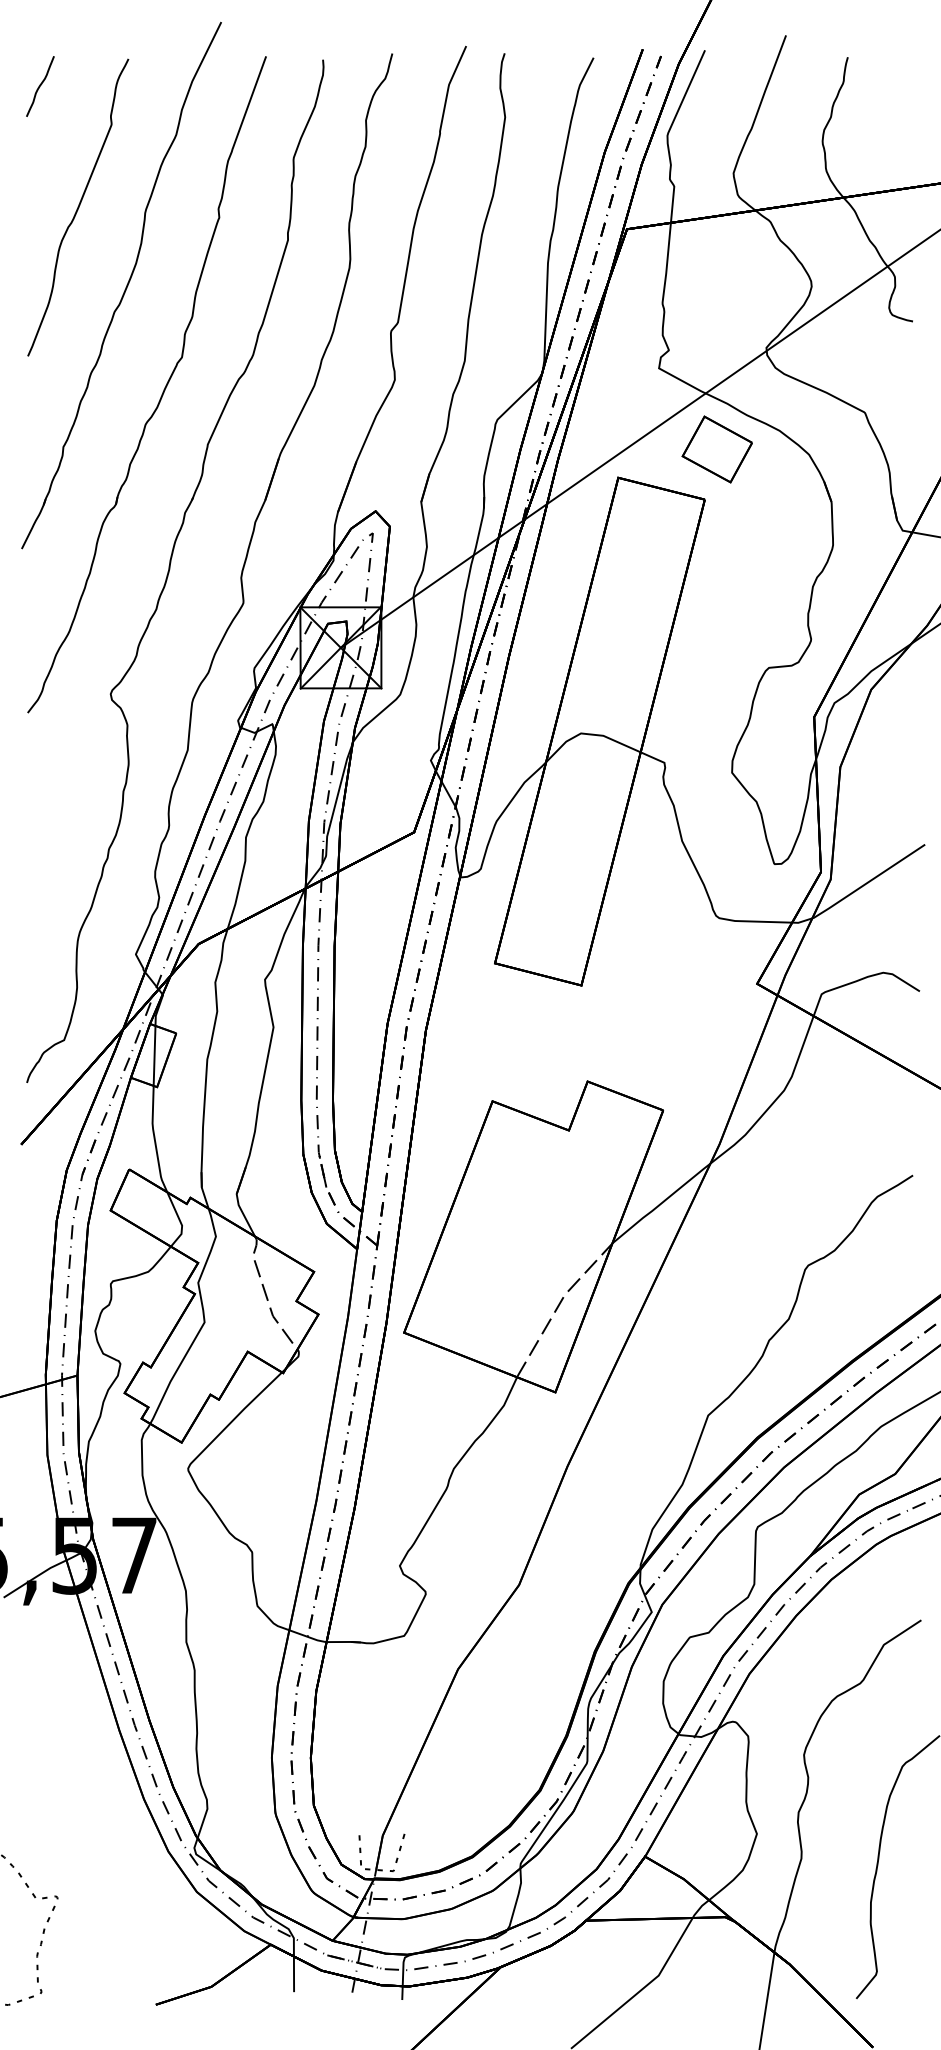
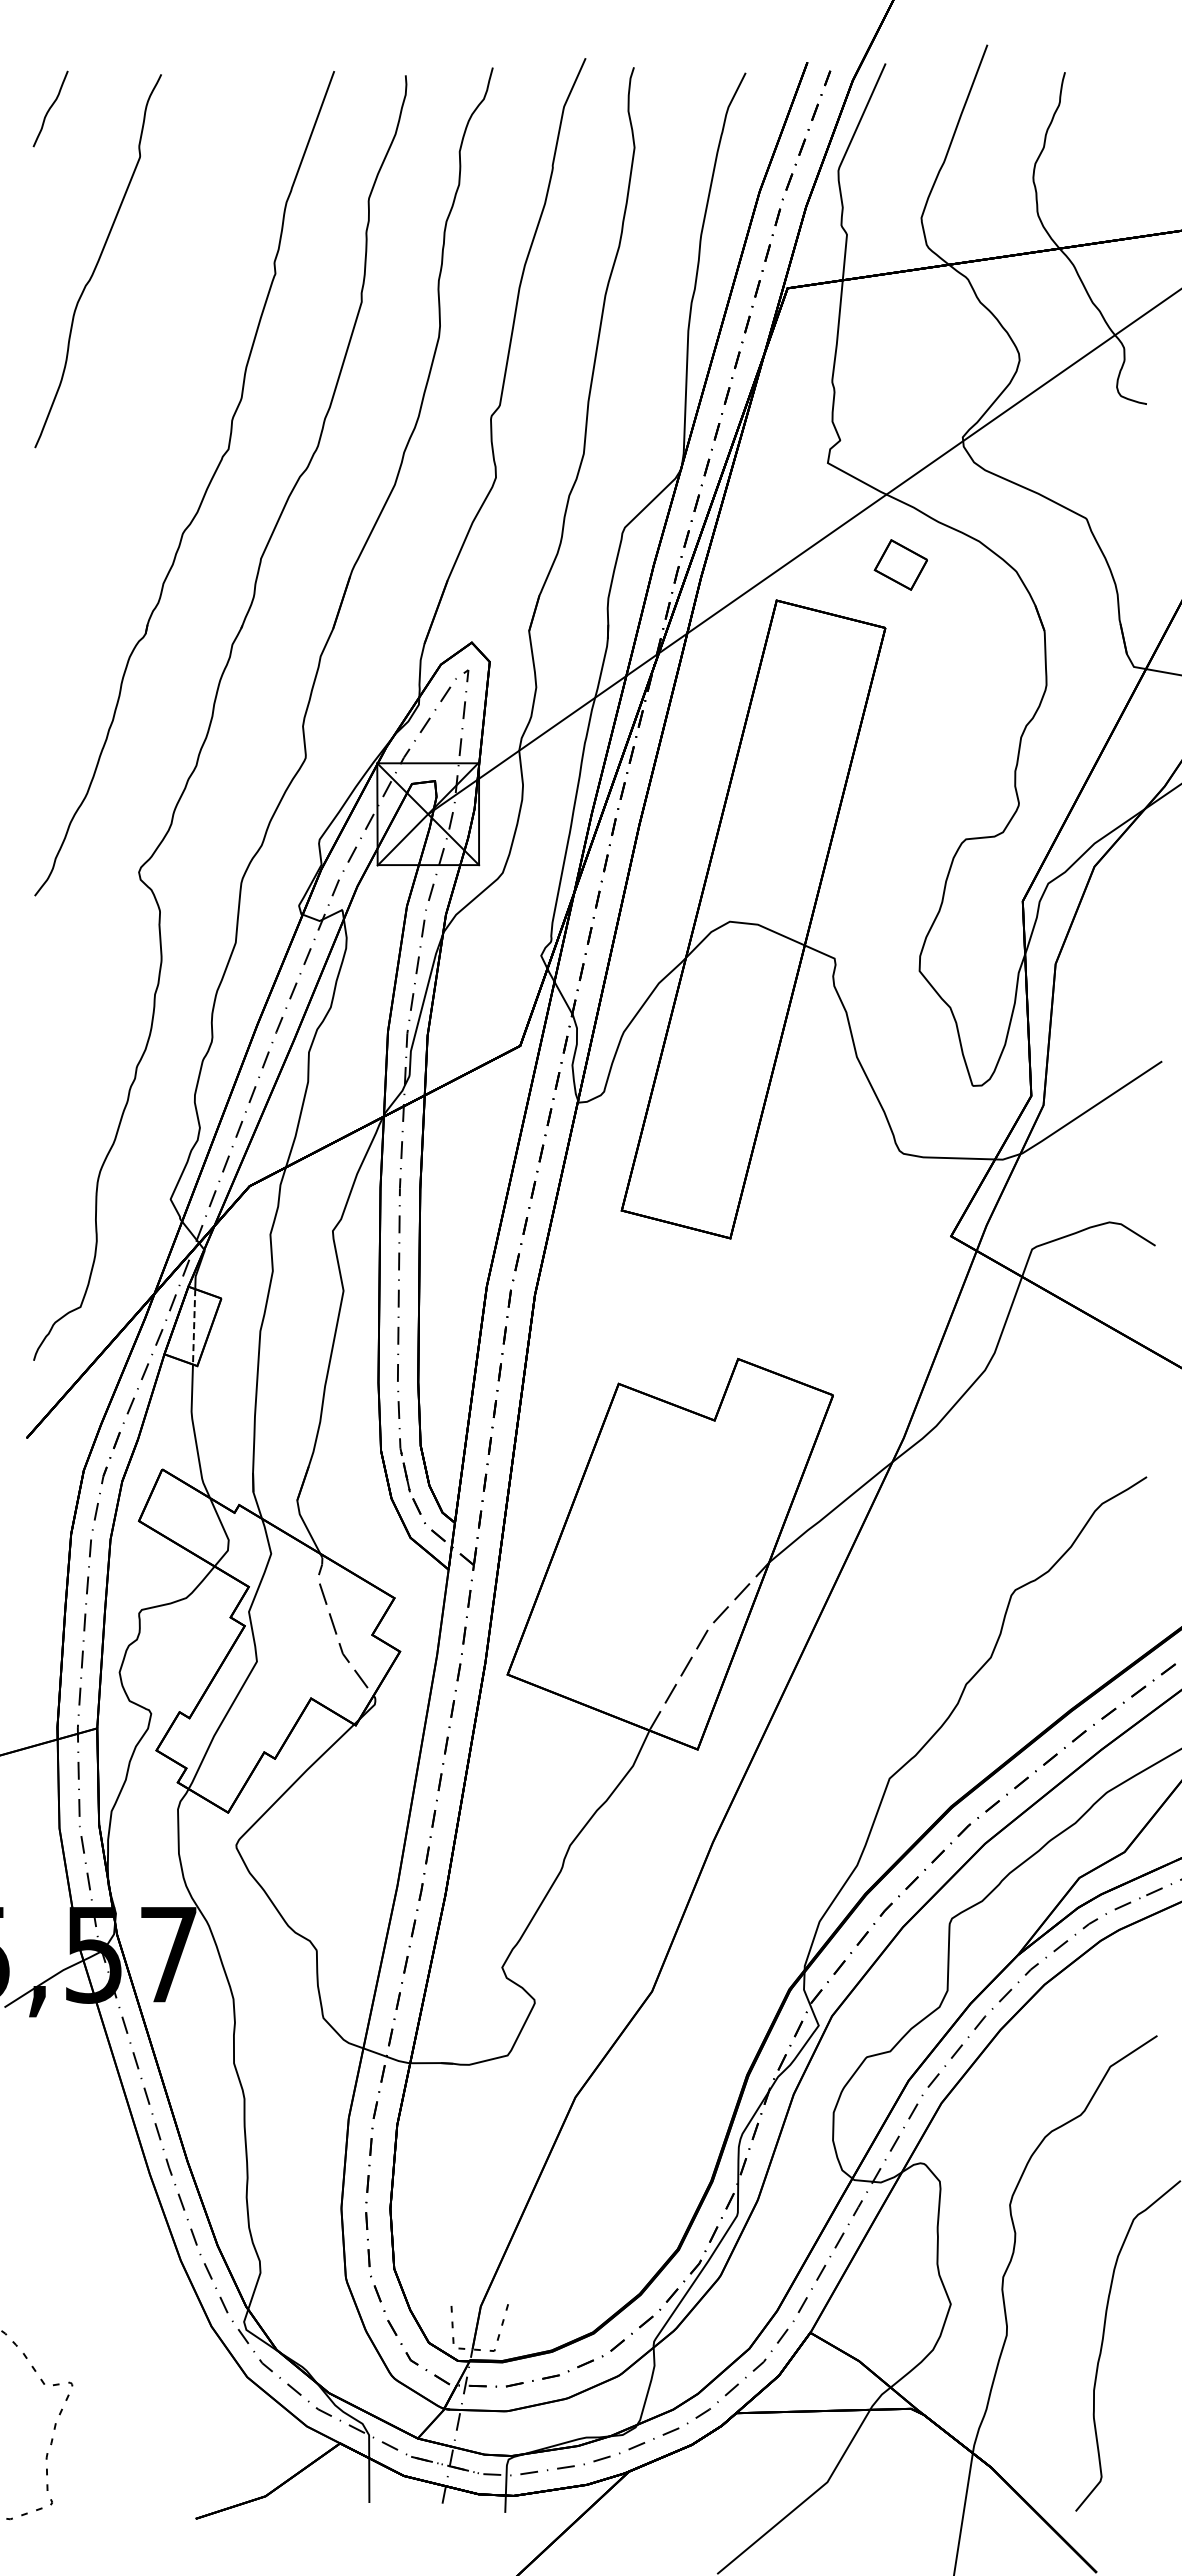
part: (126, 285) -> (158, 359), removed
part: (716, 449) -> (900, 564), size x0.6
line: (154, 1055) -> (194, 1326), solid -> dashed

